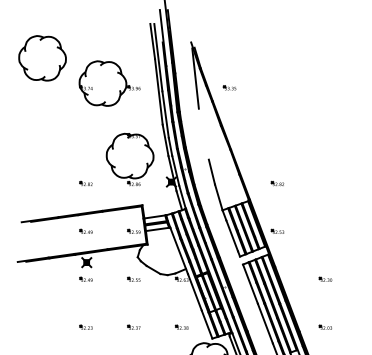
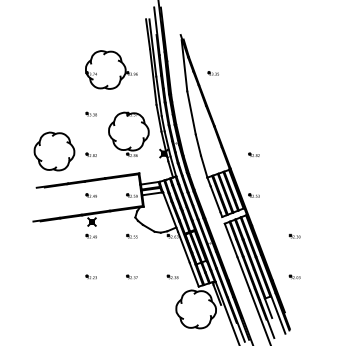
part: (42, 58) -> (54, 151), moved
line: (203, 133) -> (191, 112), added
part: (84, 134) -> (90, 113), added

